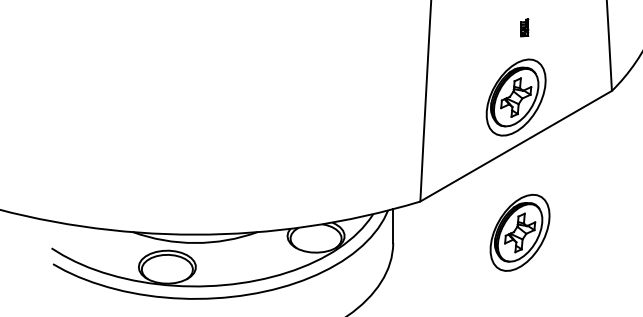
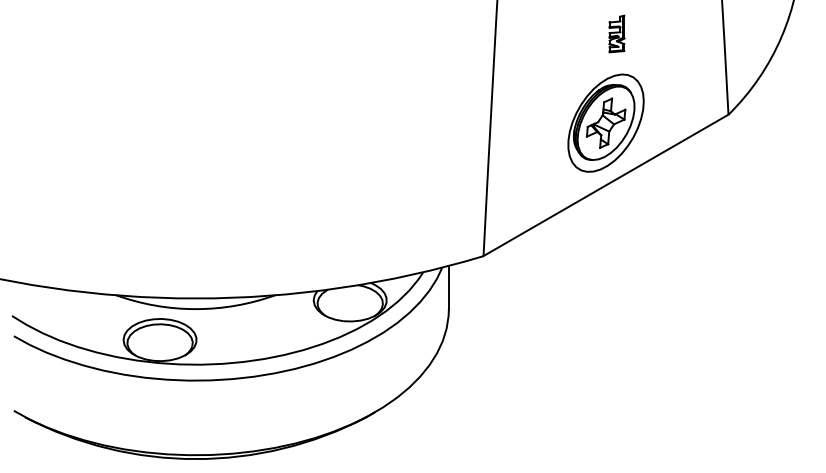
part: (524, 27) -> (616, 33), size x1.67
part: (519, 232) -> (610, 295), removed

